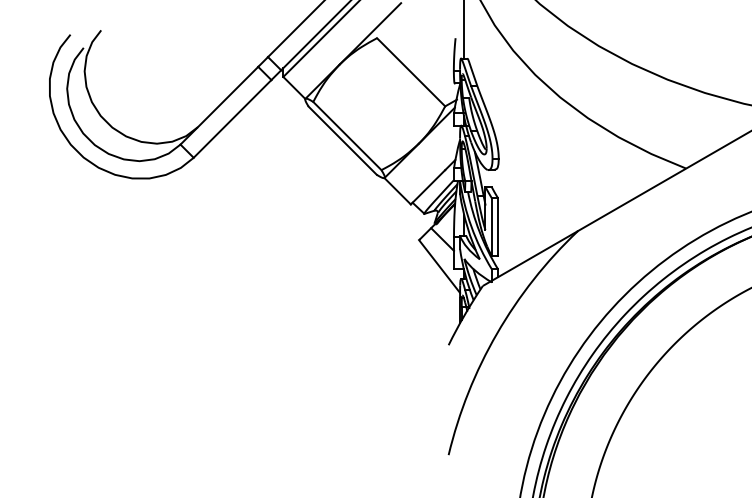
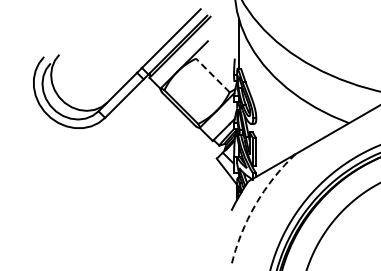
line: (410, 72) -> (212, 75), solid -> dashed
arc: (497, 334) -> (255, 205), solid -> dashed

